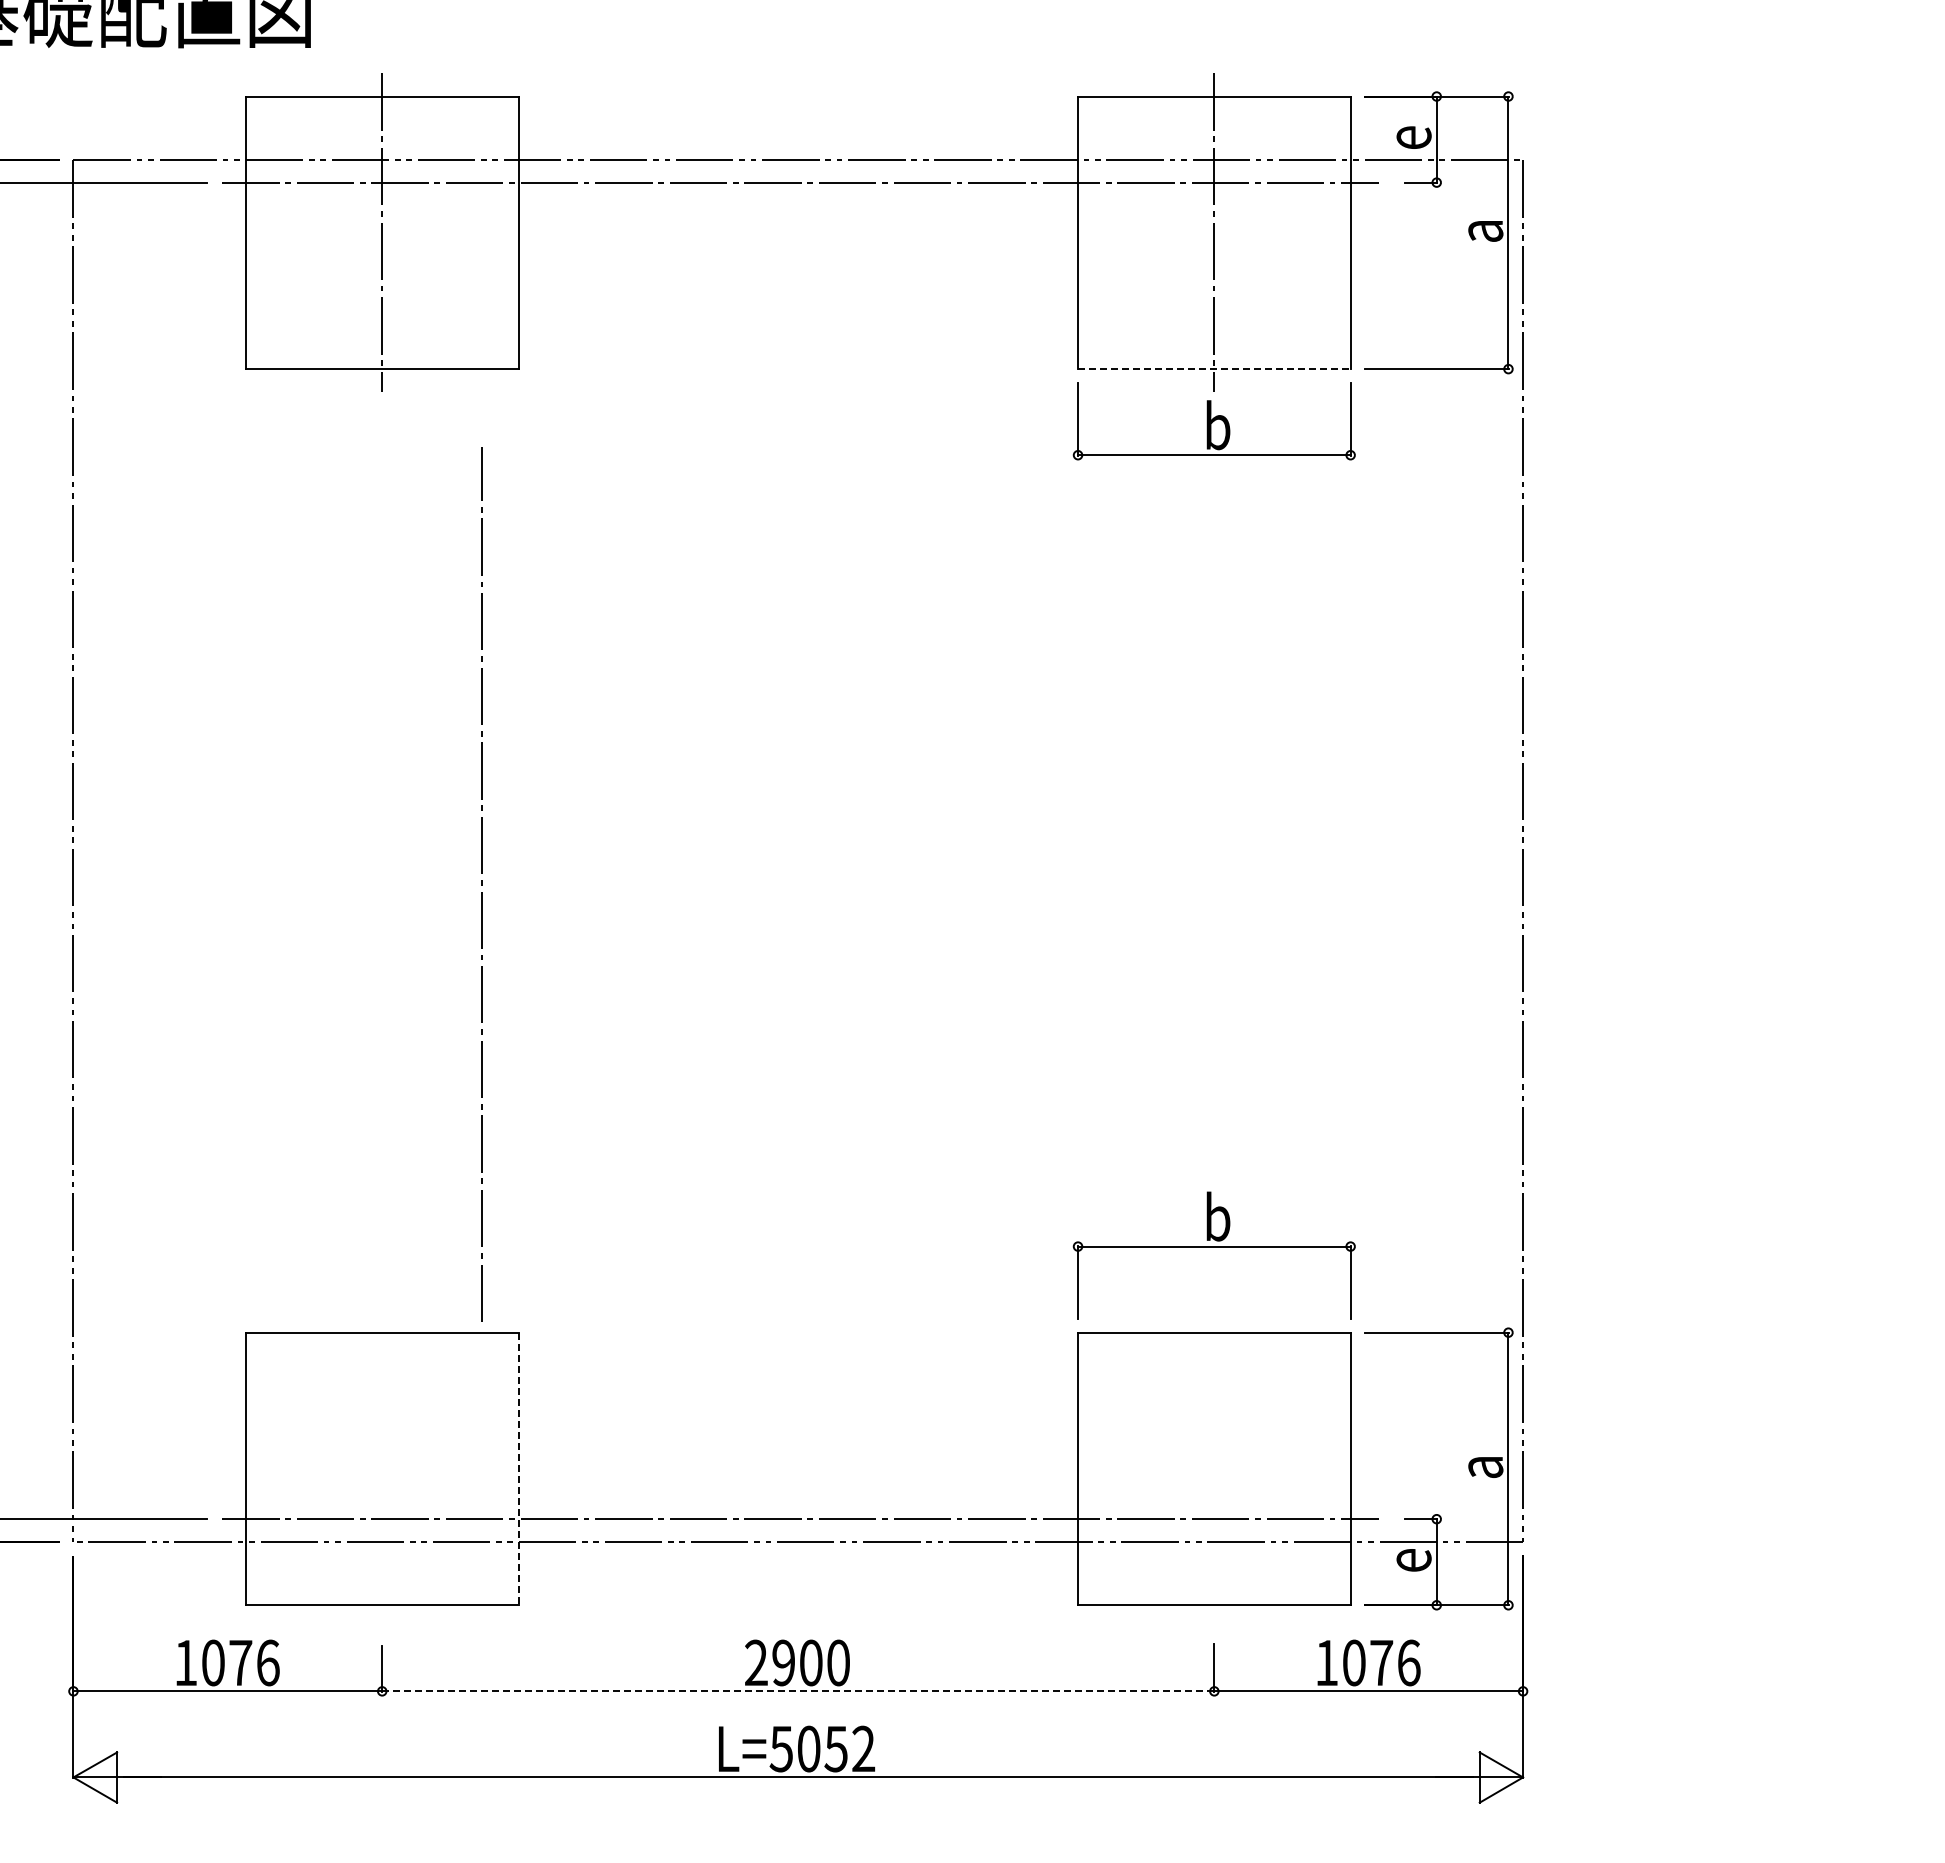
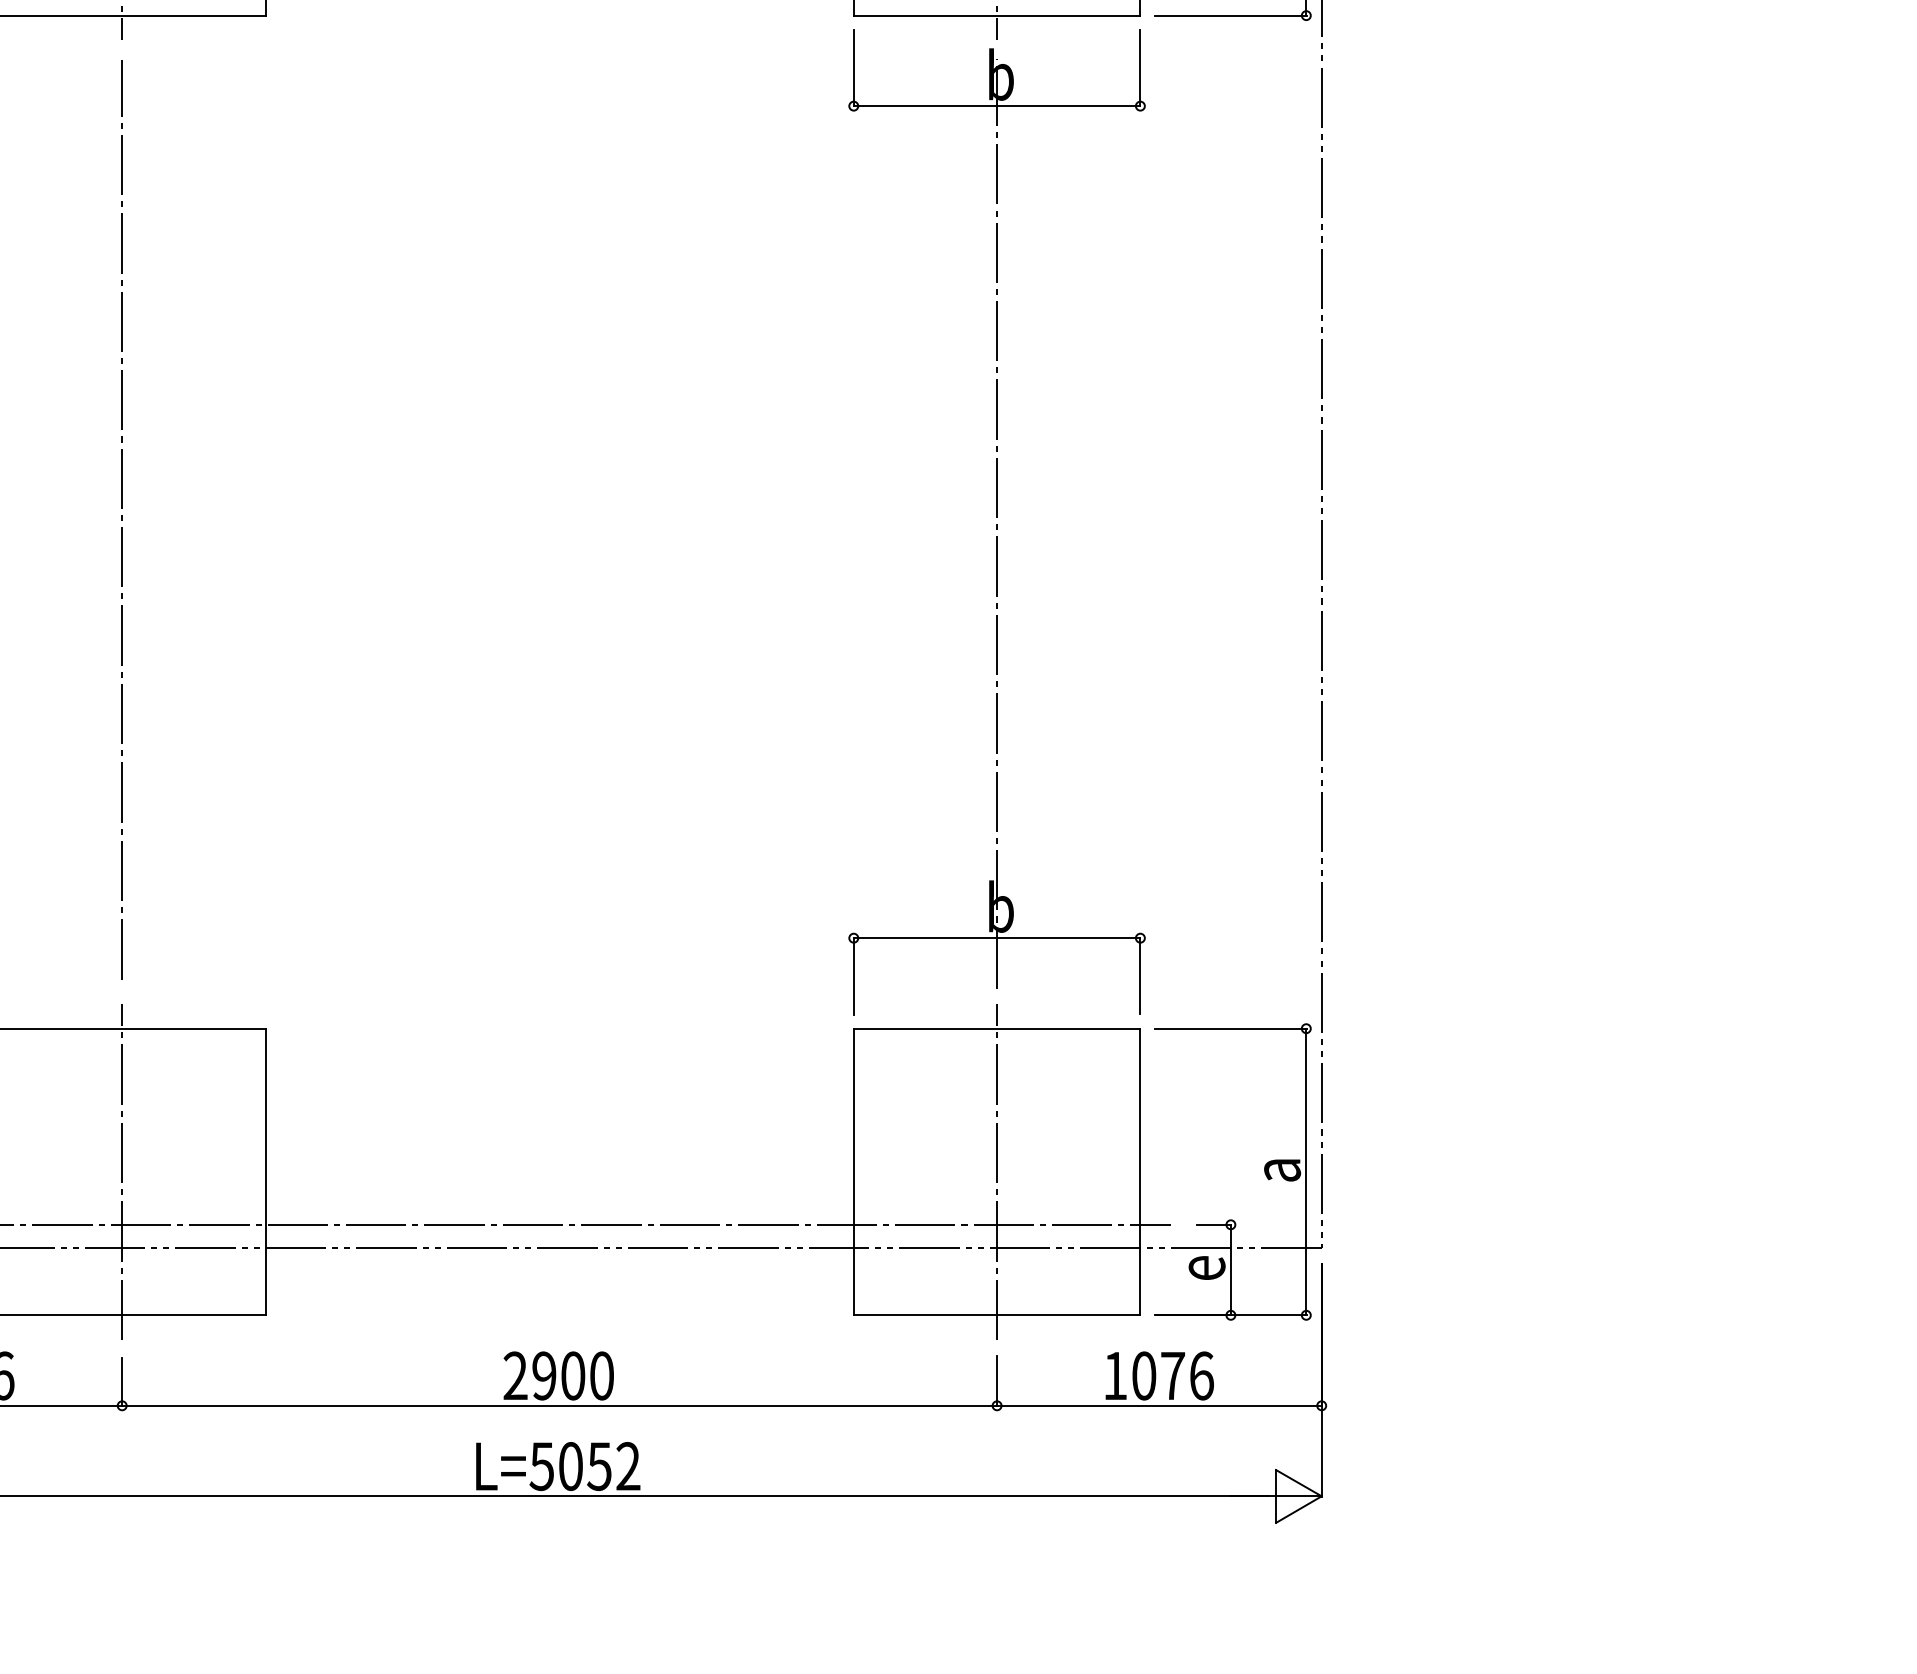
line: (1214, 369) -> (997, 16), dashed -> solid
line: (1214, 852) -> (997, 523), added
line: (481, 884) -> (121, 519), moved
line: (382, 1468) -> (122, 1171), added
line: (1214, 1468) -> (997, 1171), added
line: (518, 1469) -> (265, 1172), dashed -> solid
line: (798, 1691) -> (559, 1405), dashed -> solid

